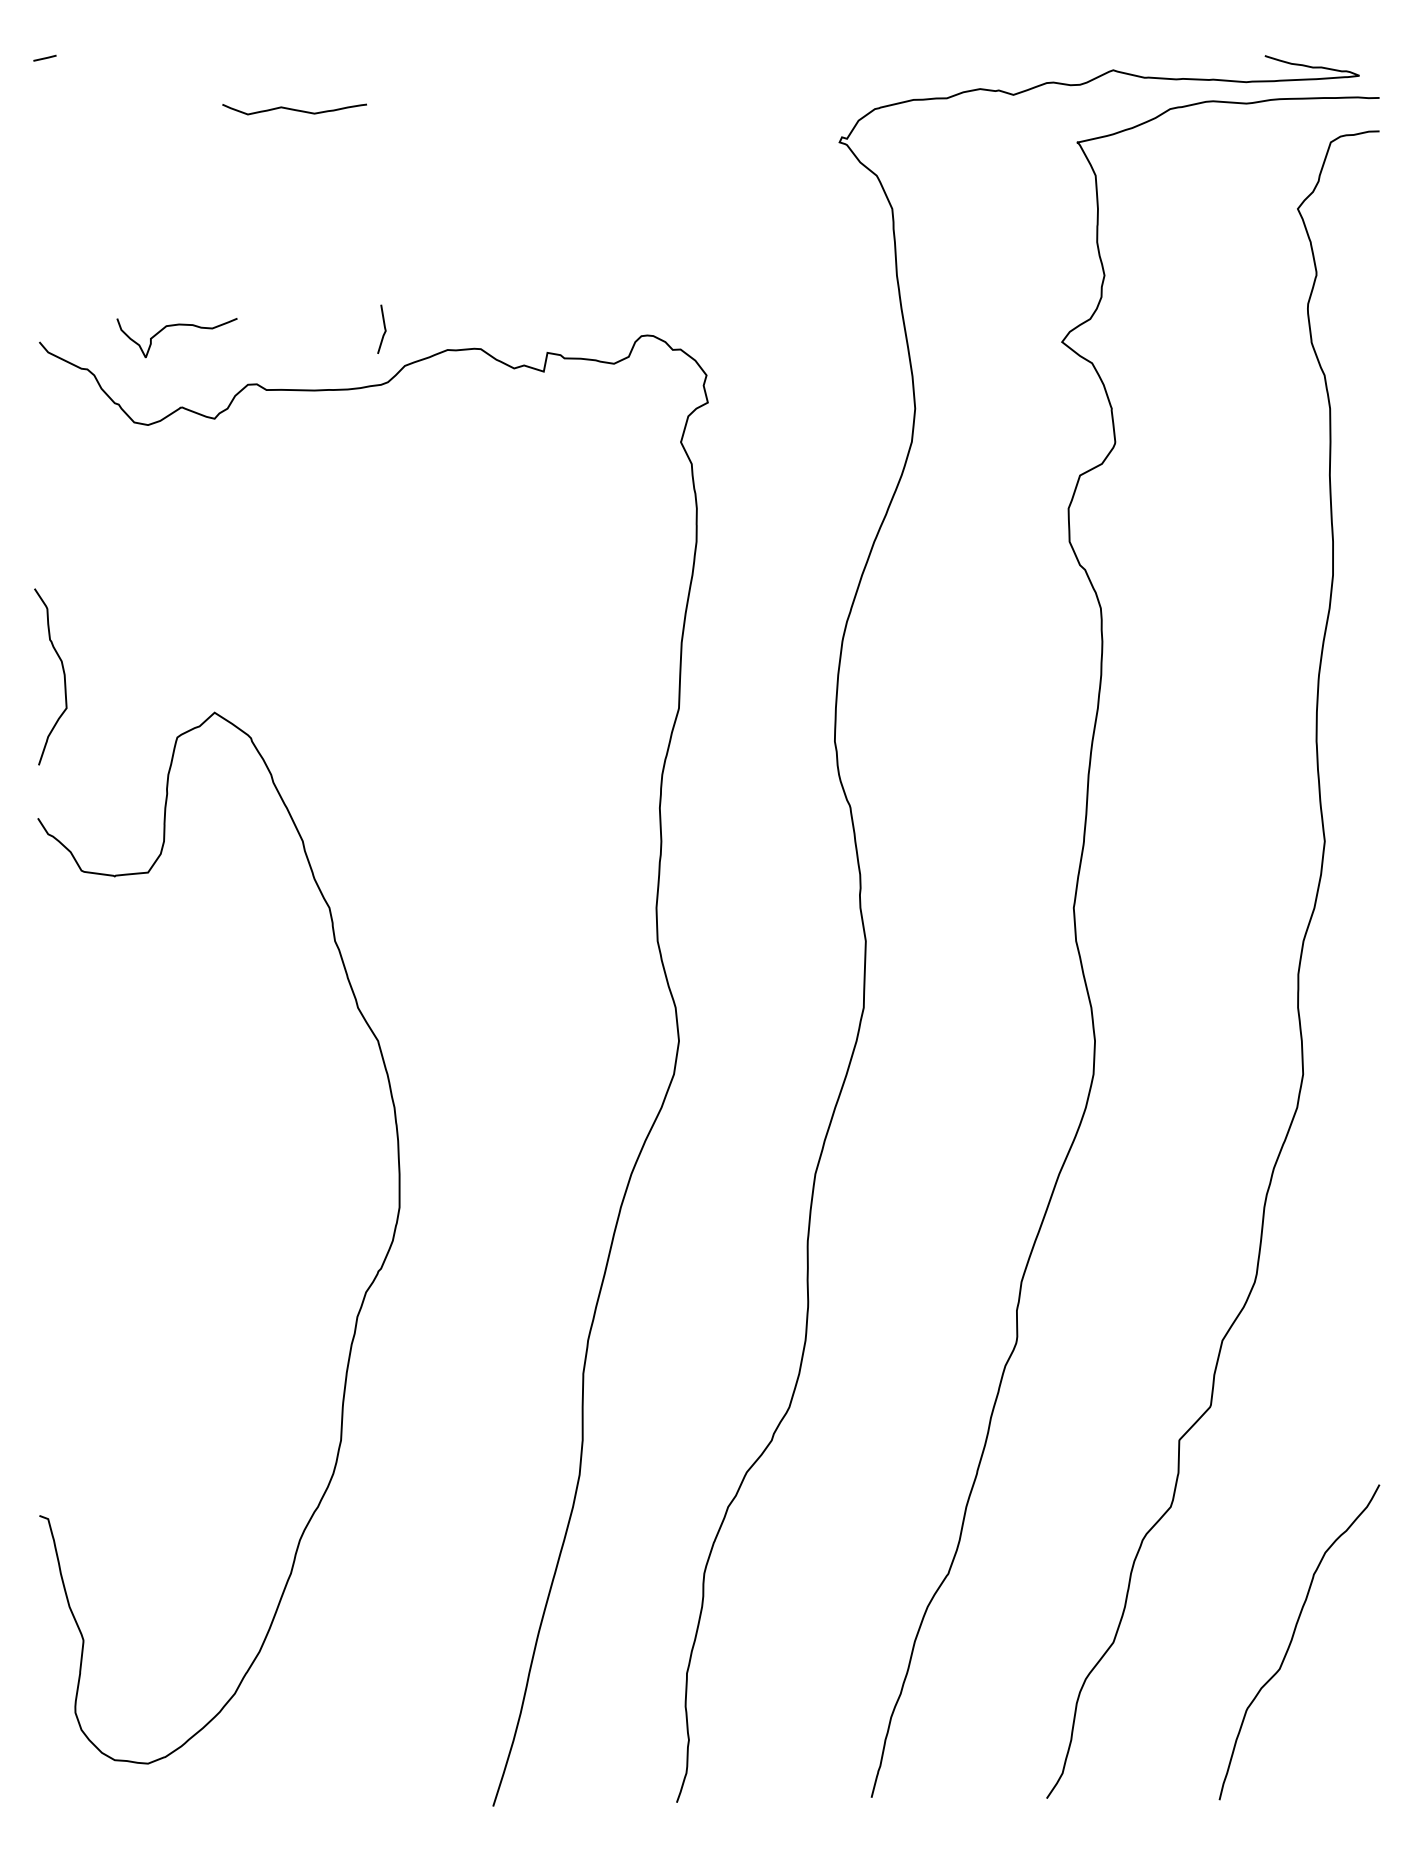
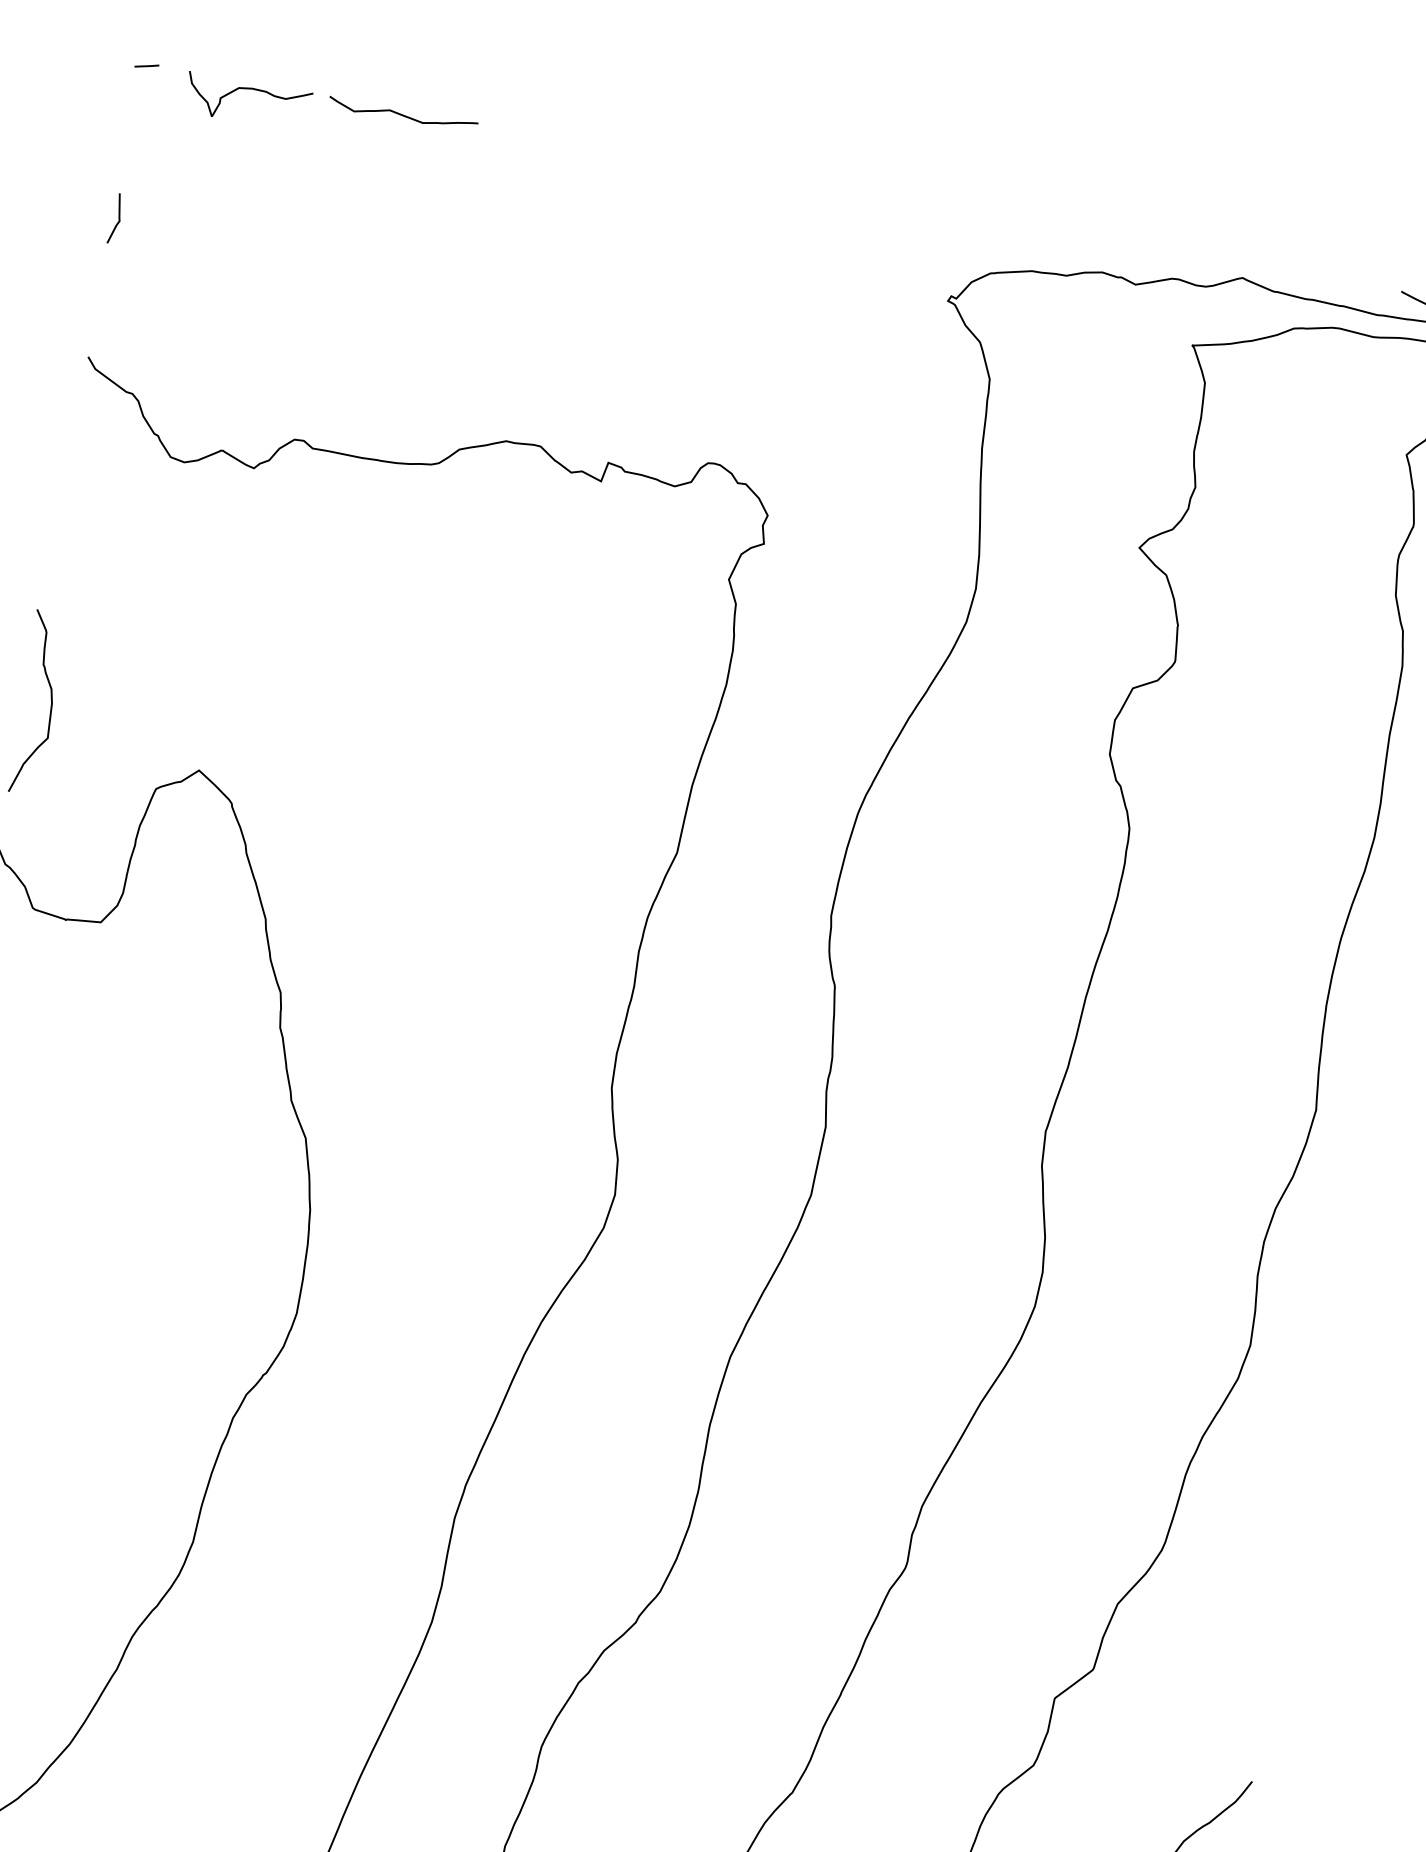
curve: (294, 109) -> (402, 115), moved
curve: (173, 326) -> (246, 89), moved
line: (383, 326) -> (118, 216), moved

